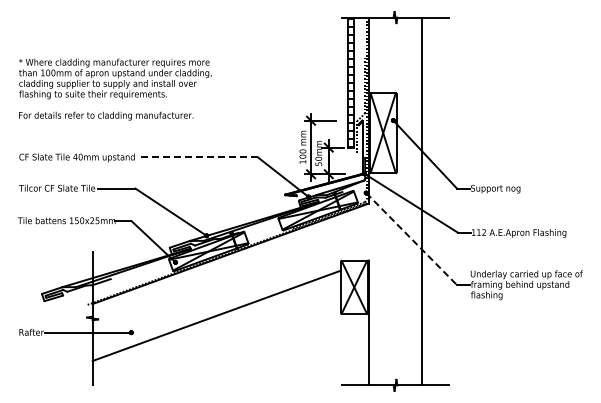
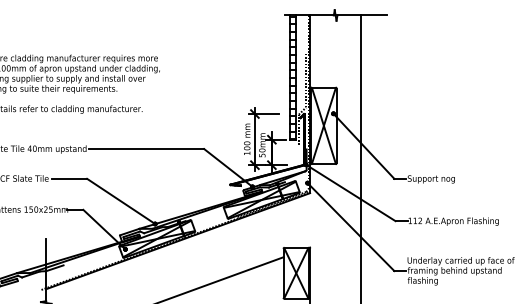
line: (197, 157) -> (146, 149), dashed -> solid
line: (411, 239) -> (350, 227), dashed -> solid

